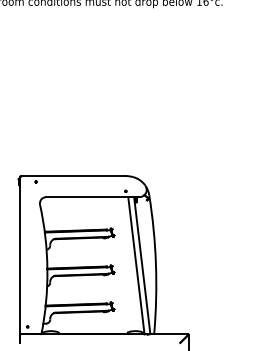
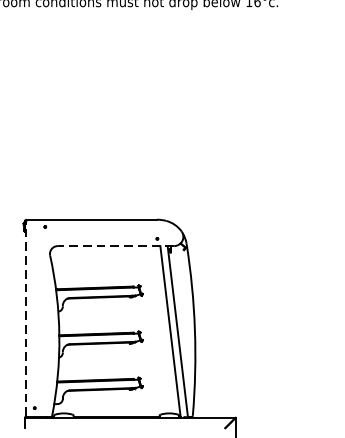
line: (92, 197) -> (115, 246), solid -> dashed
line: (20, 254) -> (25, 317), solid -> dashed

